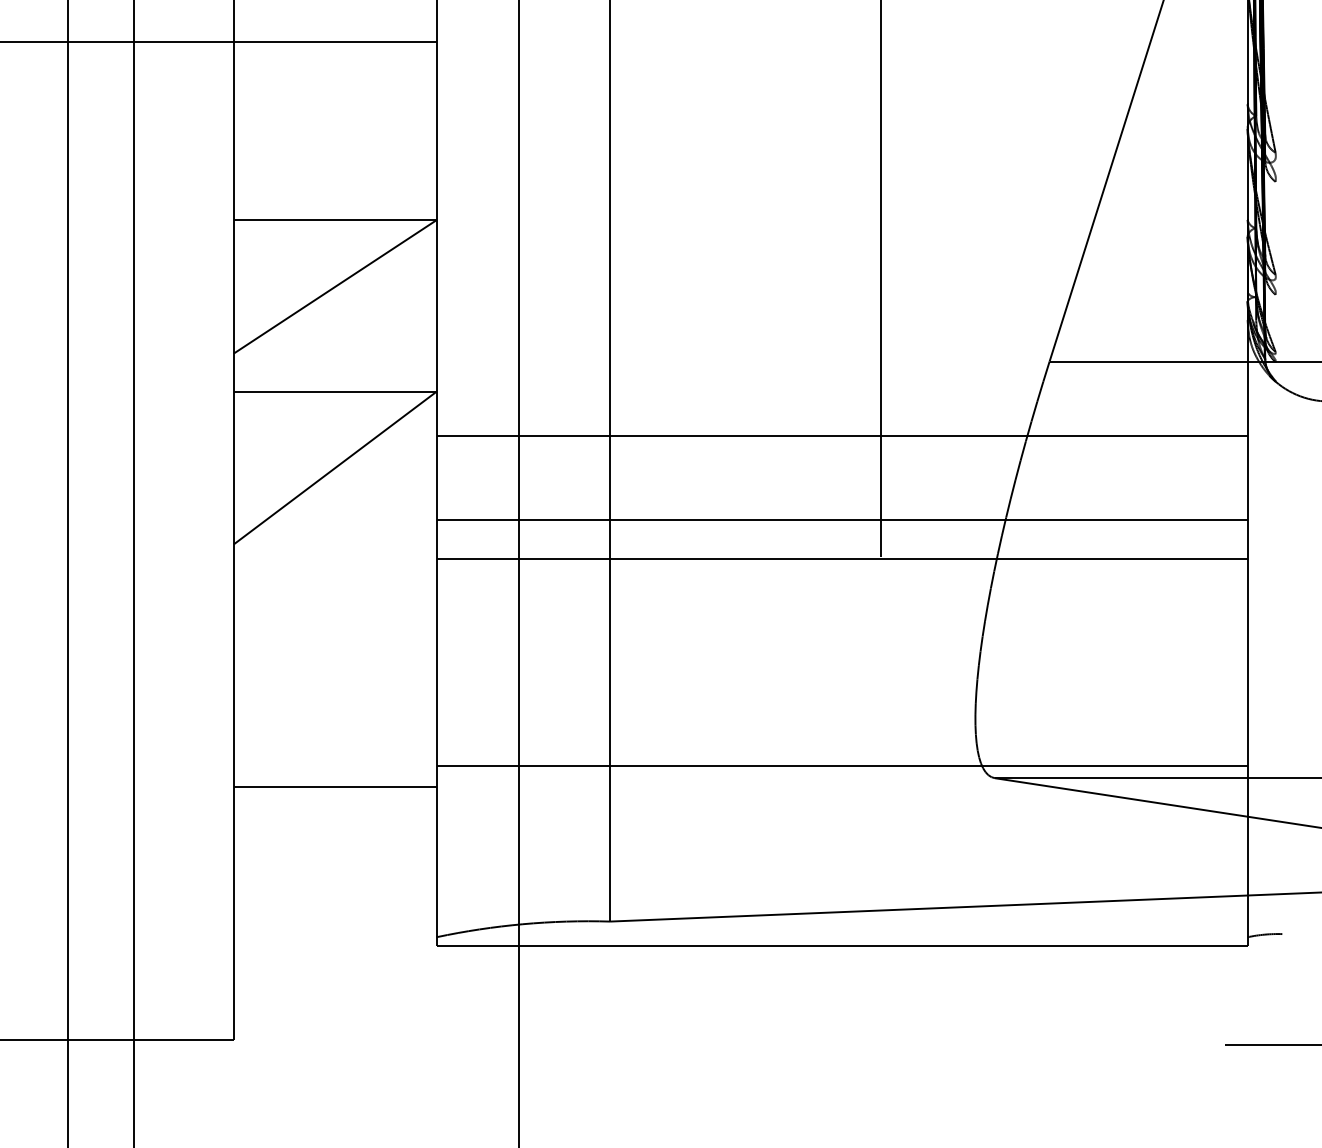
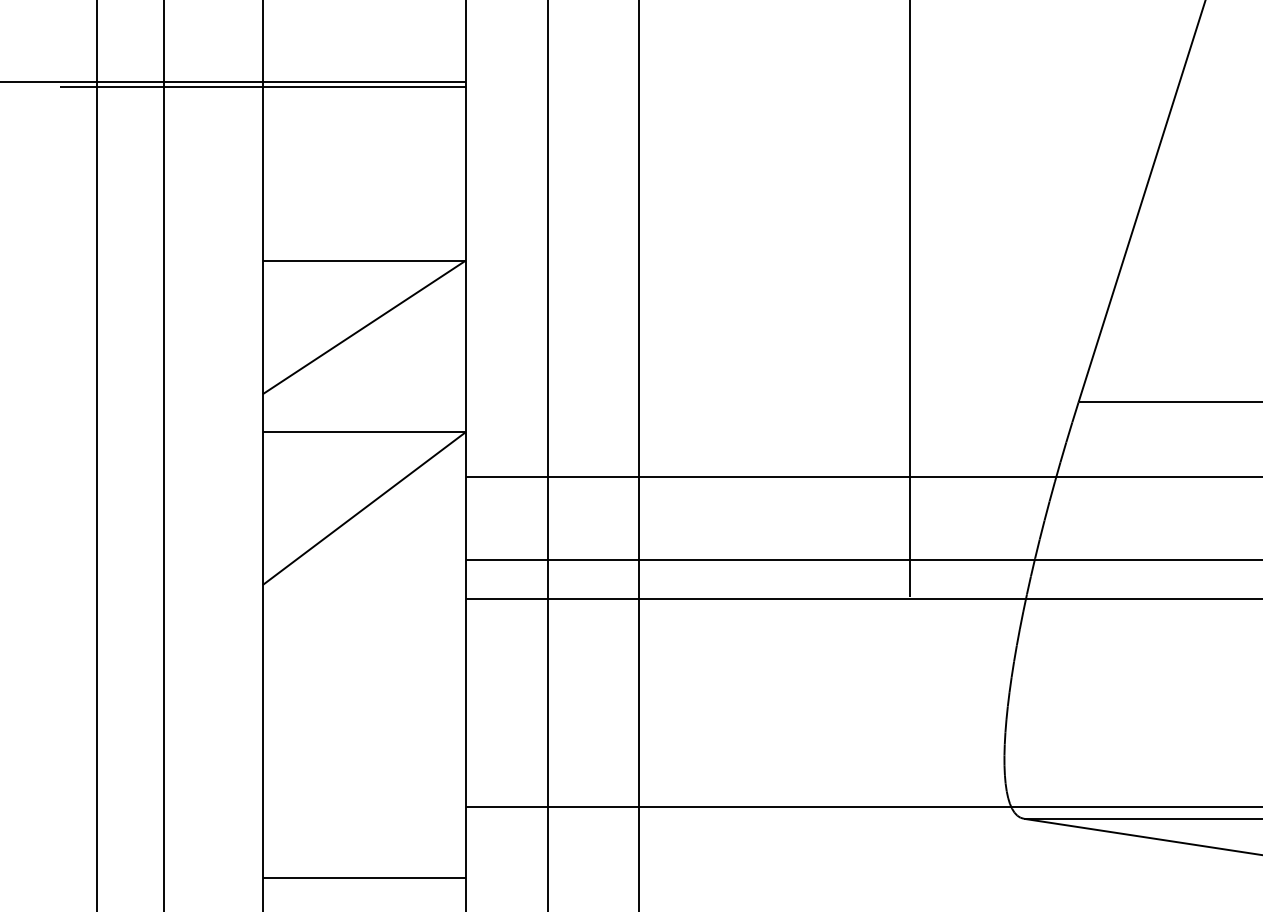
line: (233, 46) -> (262, 87), added
line: (334, 787) -> (363, 878), moved

